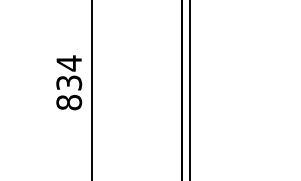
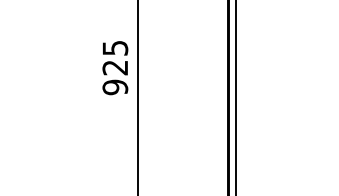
text: (69, 82) -> (115, 67), 834 -> 925

